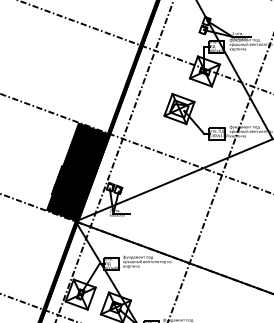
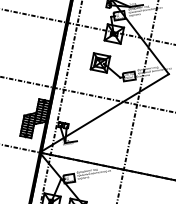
fill: (76, 171) -> (35, 117), removed

